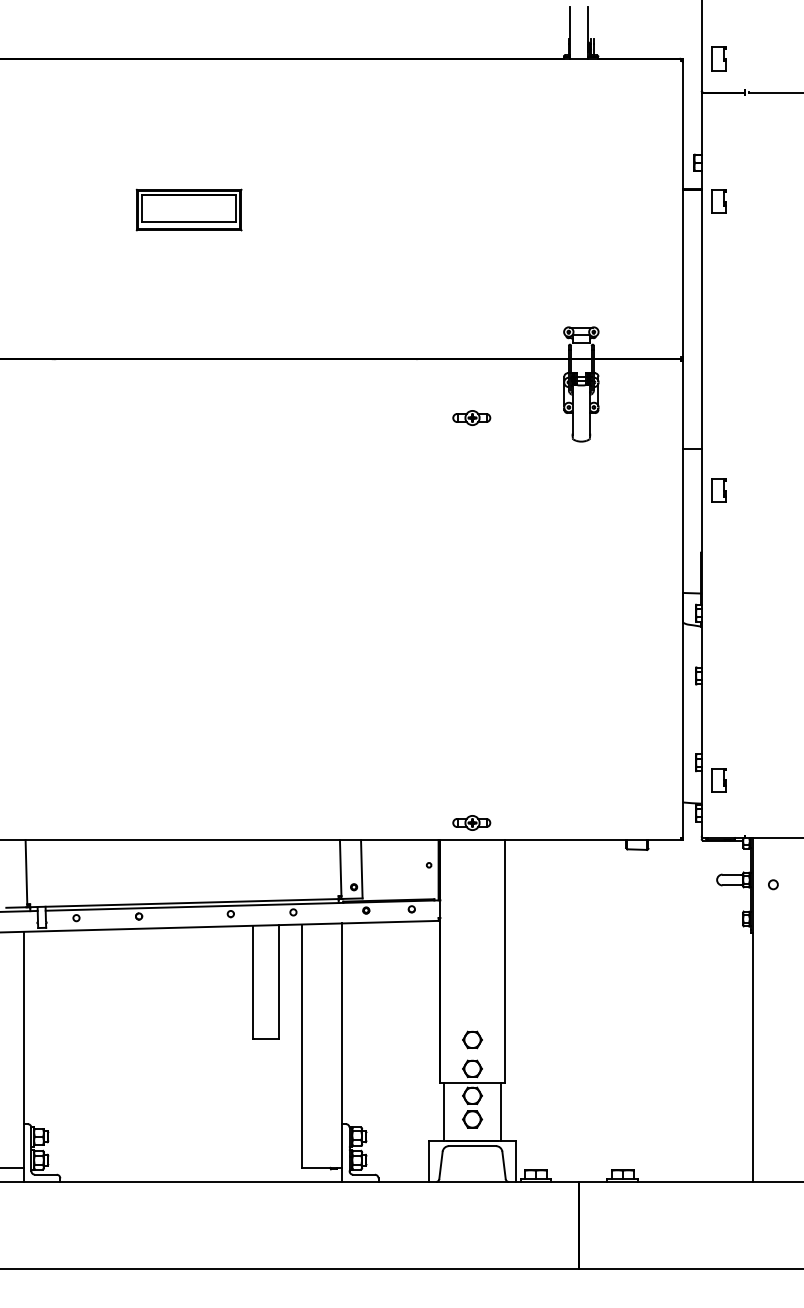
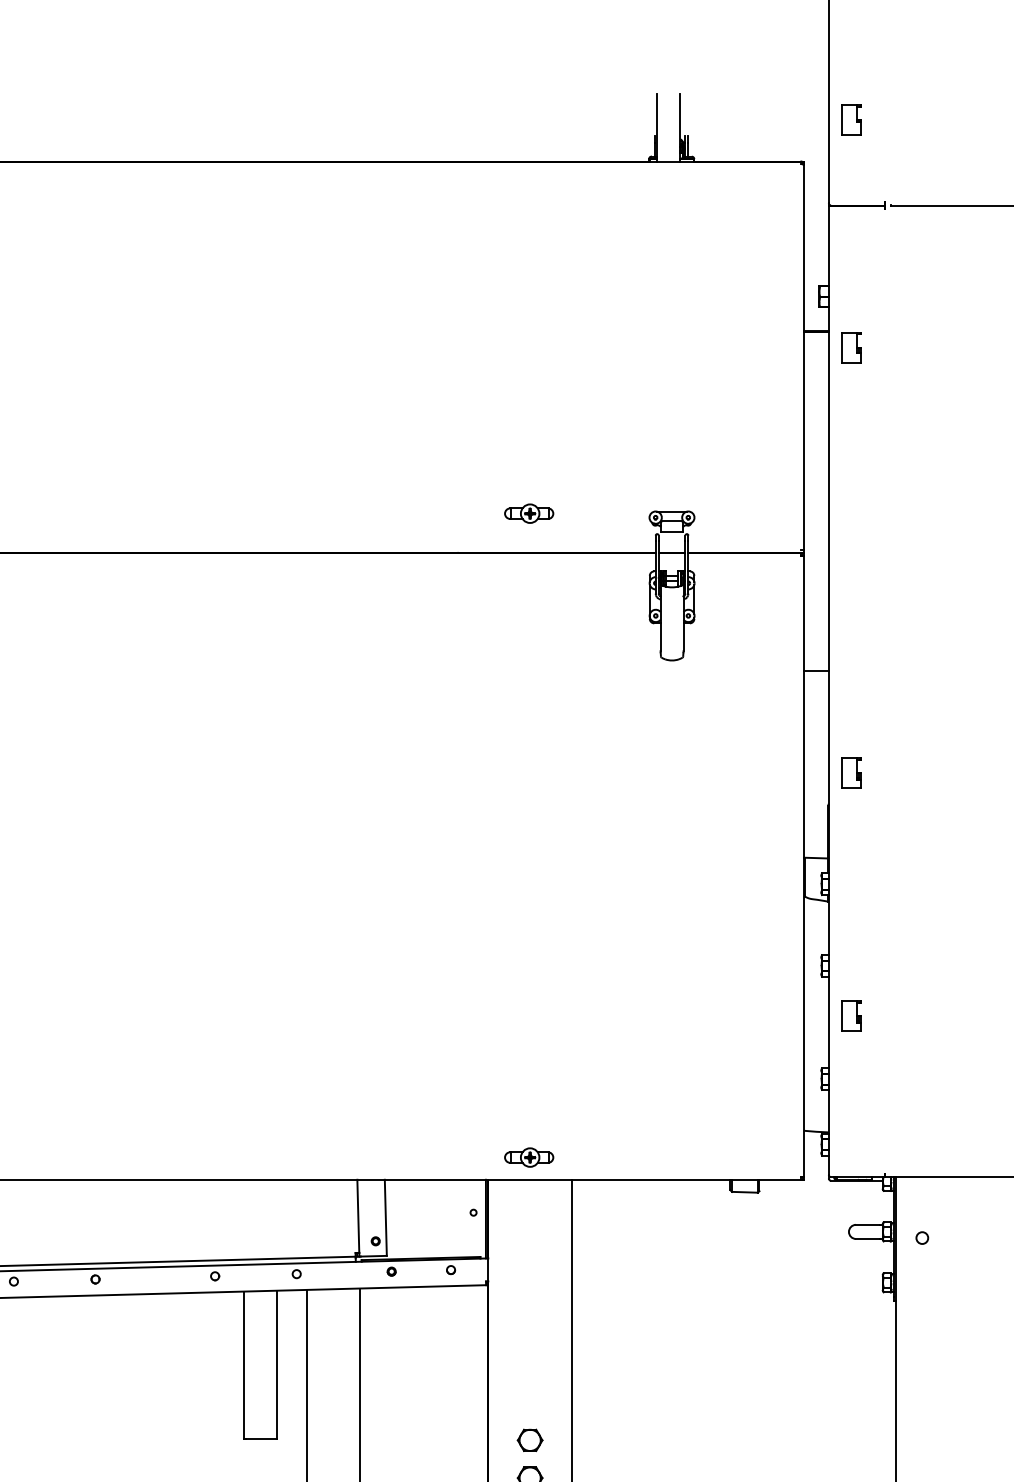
part: (718, 58) -> (850, 119), moved
part: (188, 209) -> (159, 357), removed
part: (471, 417) -> (528, 513), moved
part: (718, 490) -> (850, 772), moved
part: (718, 780) -> (850, 1016), moved

